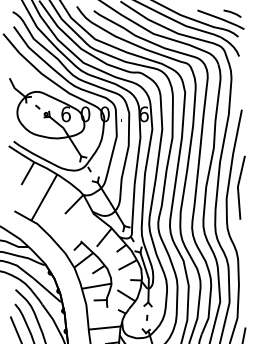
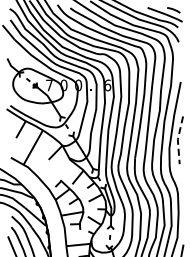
text: (66, 114) -> (49, 85), 6 -> 7
line: (237, 186) -> (177, 139), solid -> dashed

